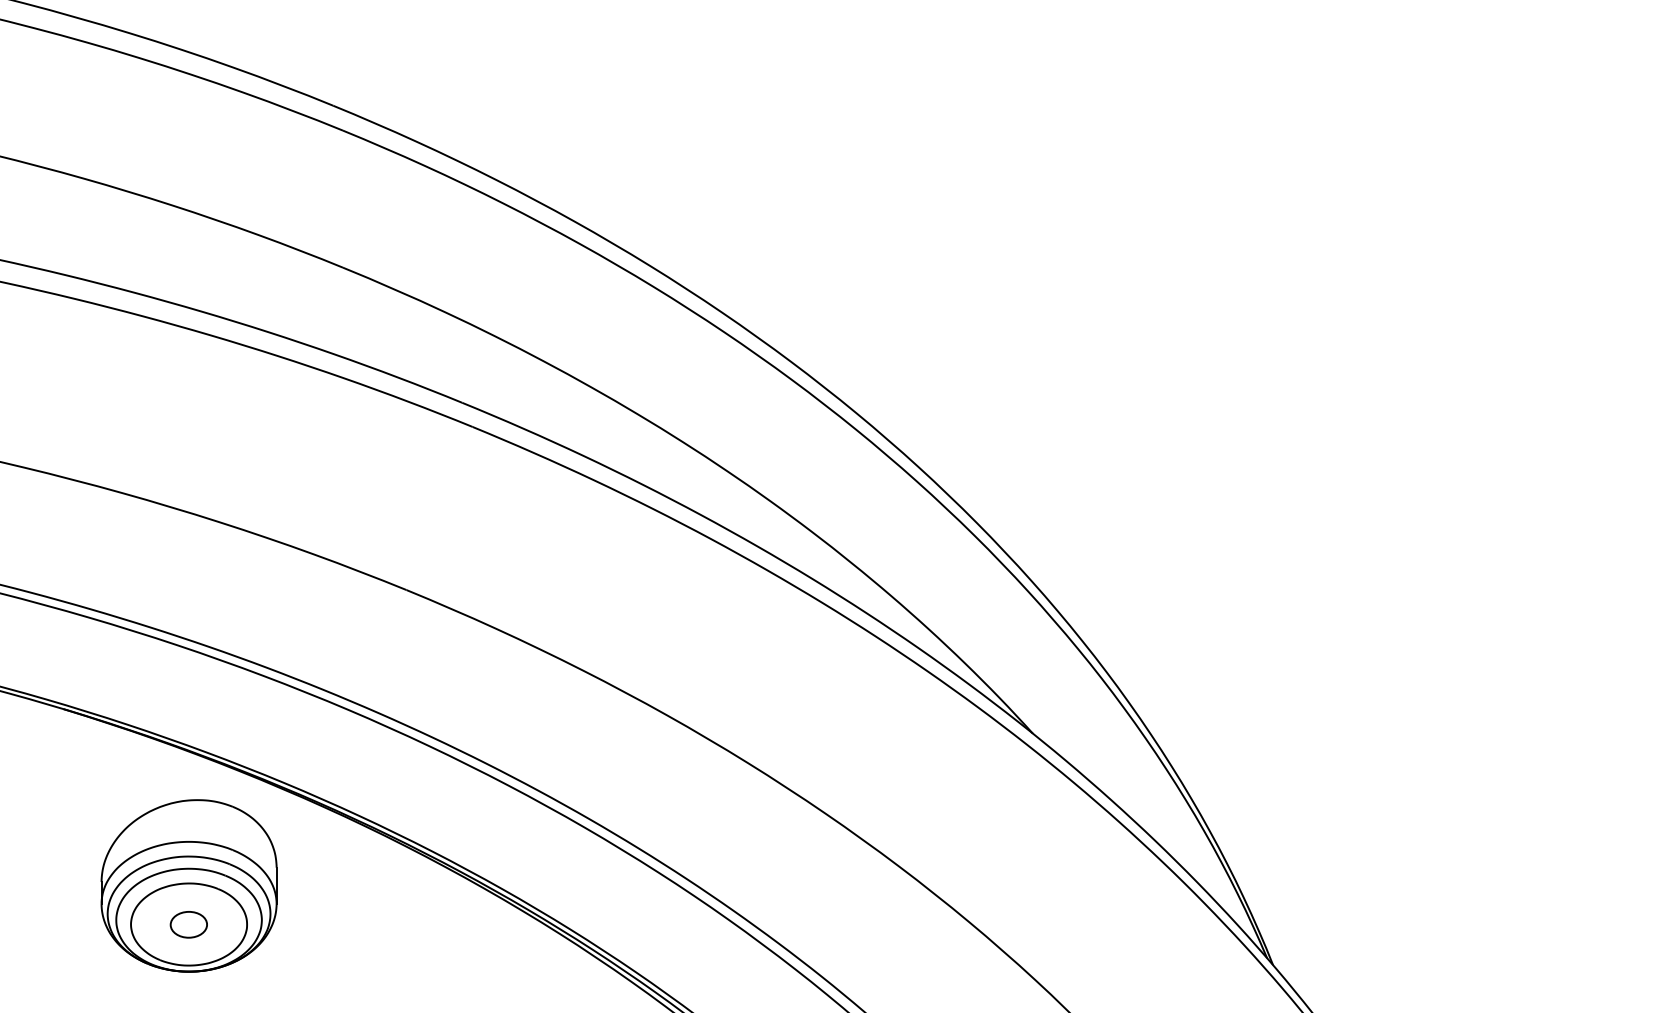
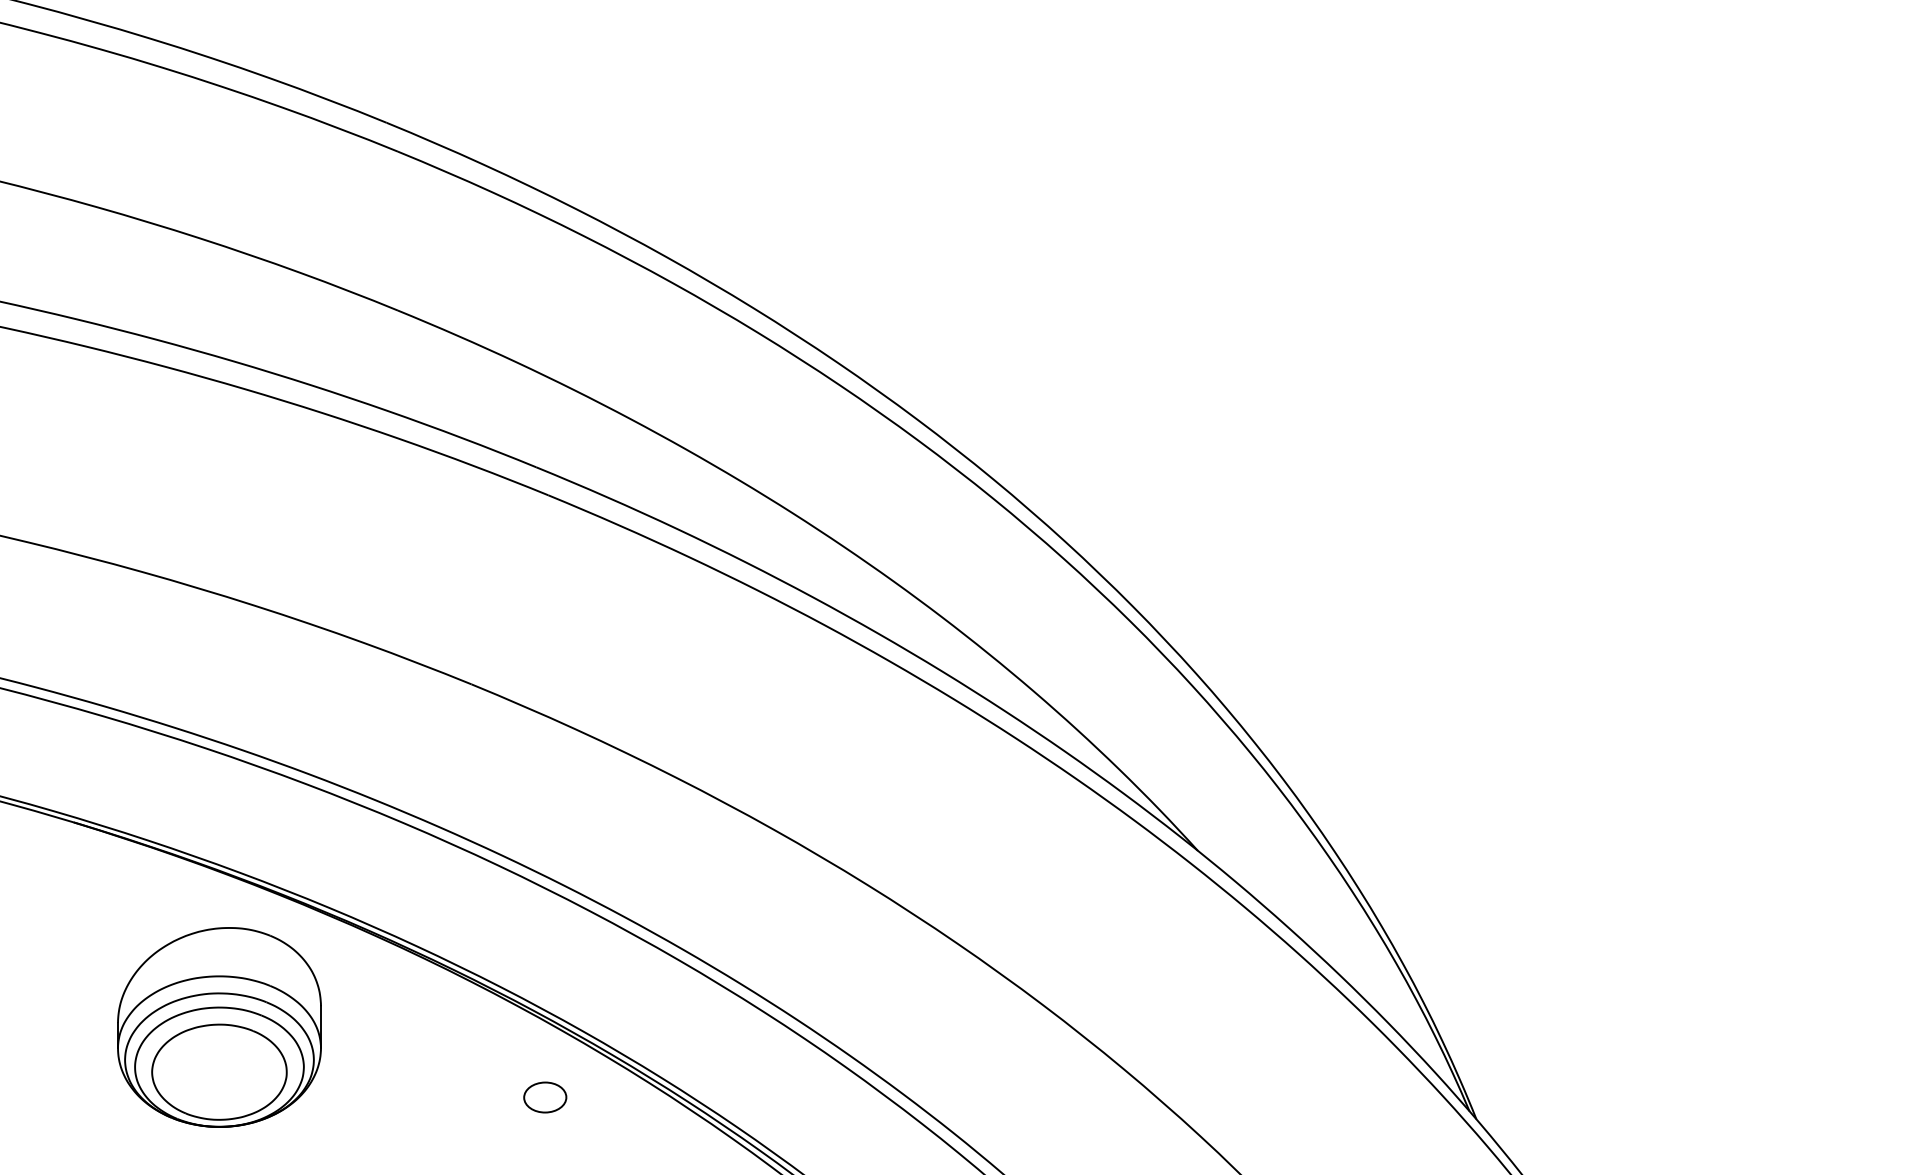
part: (189, 924) -> (545, 1097), moved

